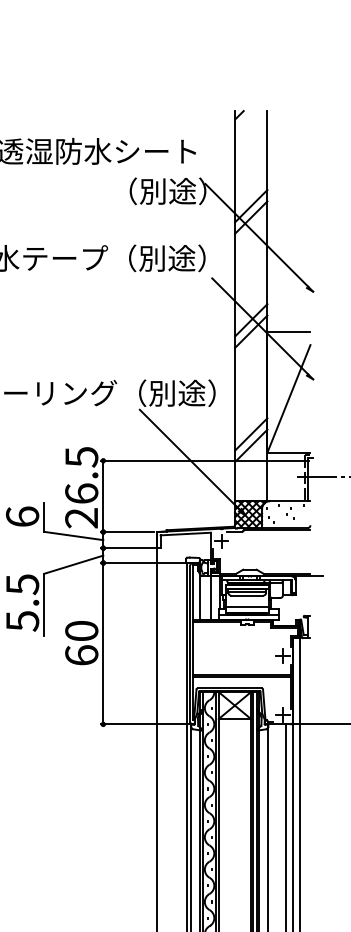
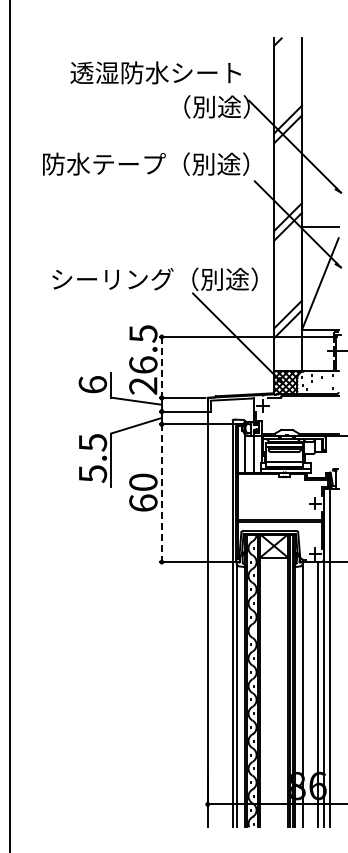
line: (102, 496) -> (161, 367), solid -> dashed
line: (102, 644) -> (161, 493), solid -> dashed

